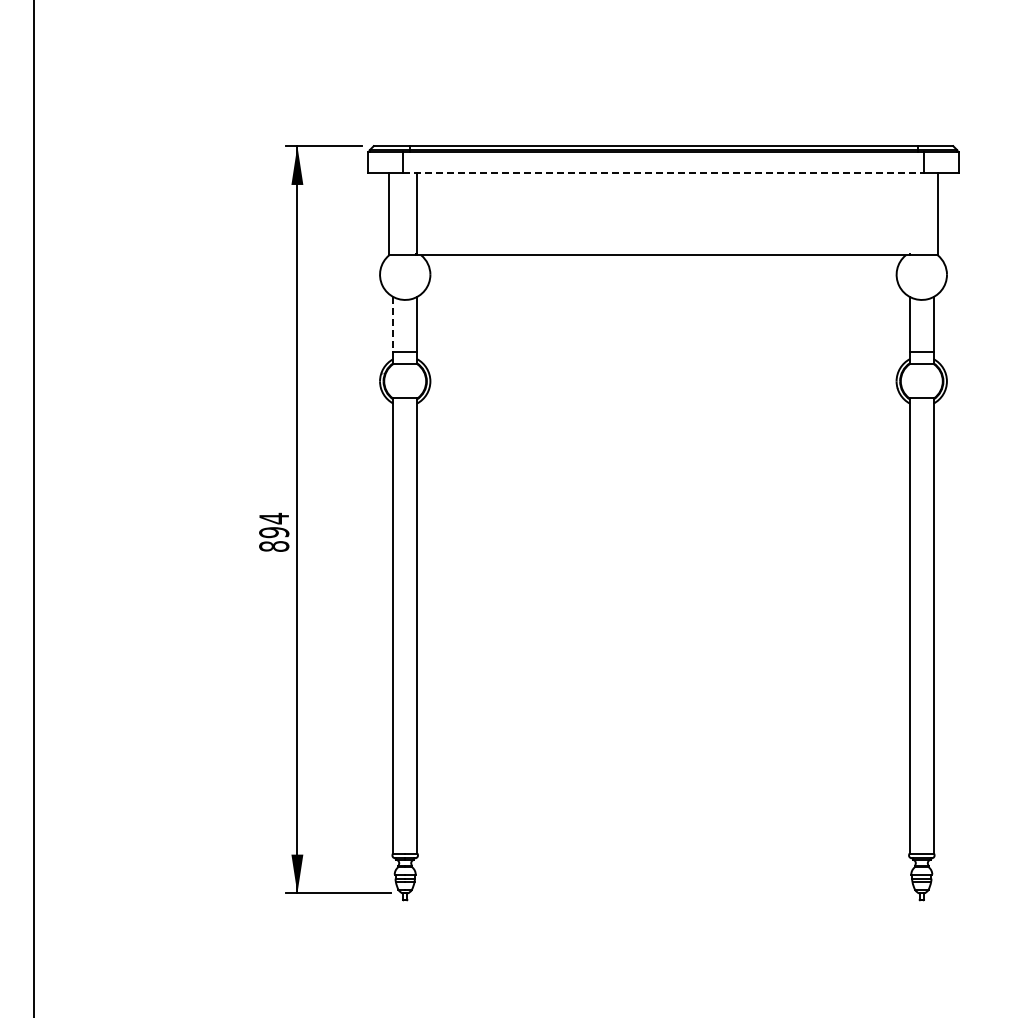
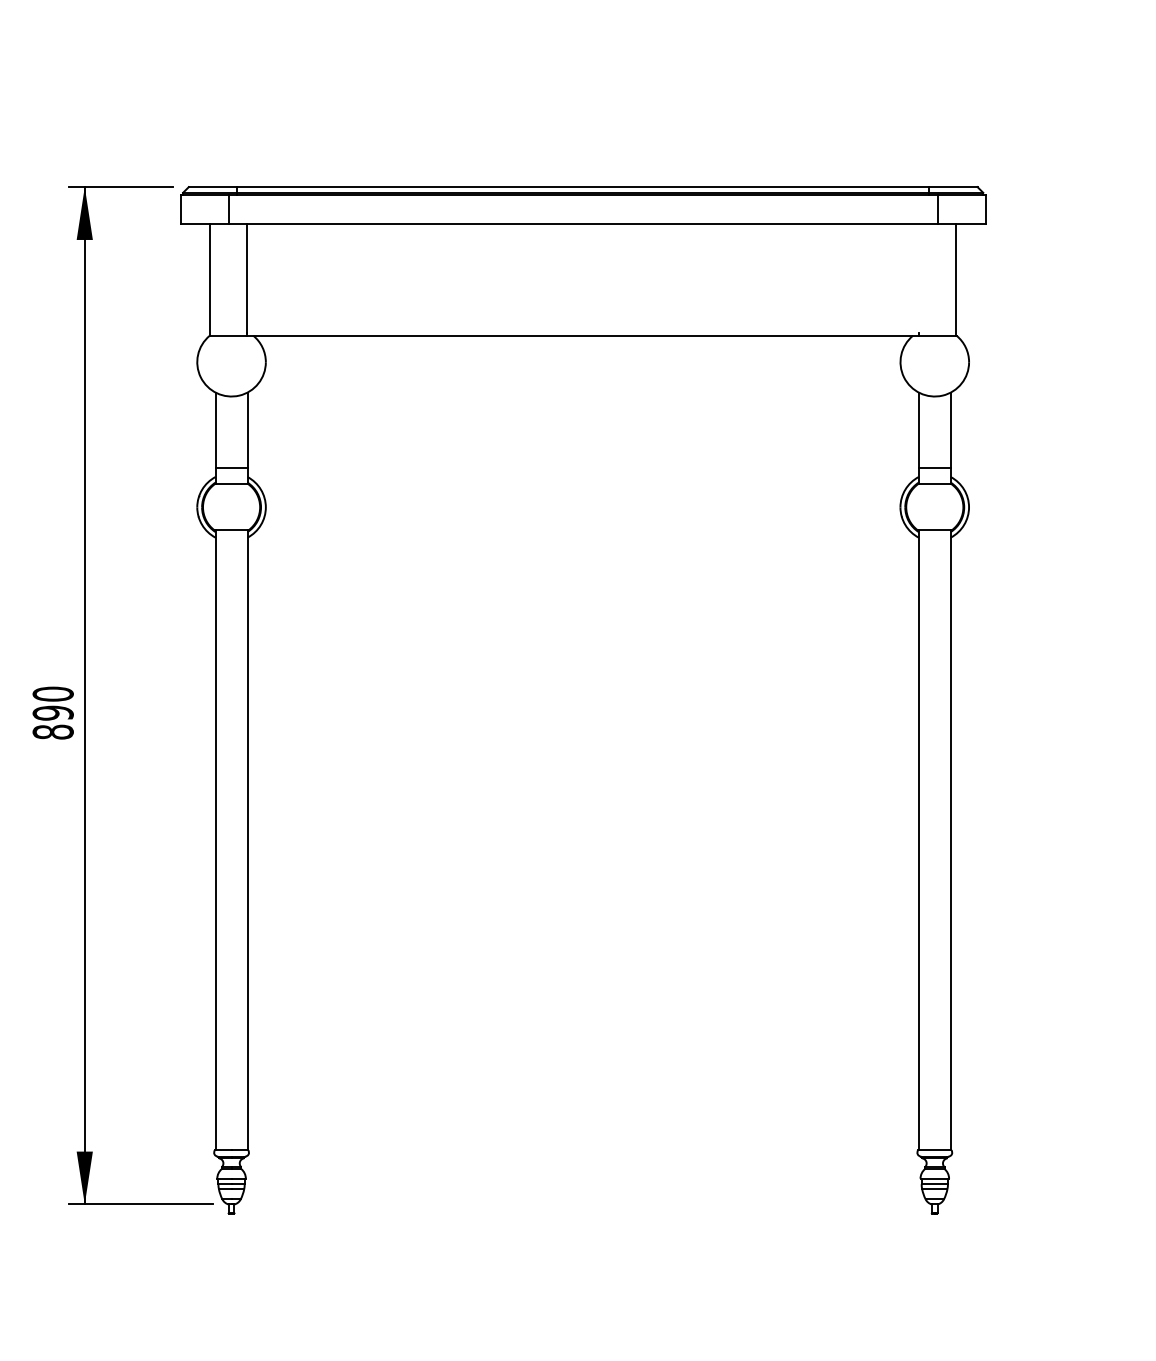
line: (664, 173) -> (584, 224), dashed -> solid
line: (393, 324) -> (215, 429), dashed -> solid
text: (274, 518) -> (53, 694), 894 -> 890

